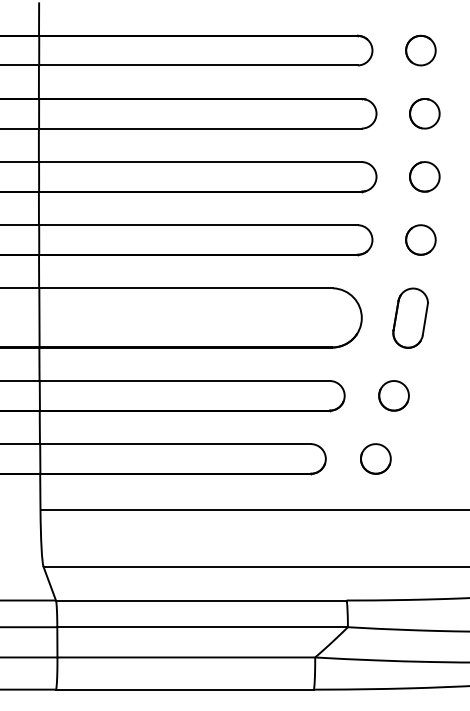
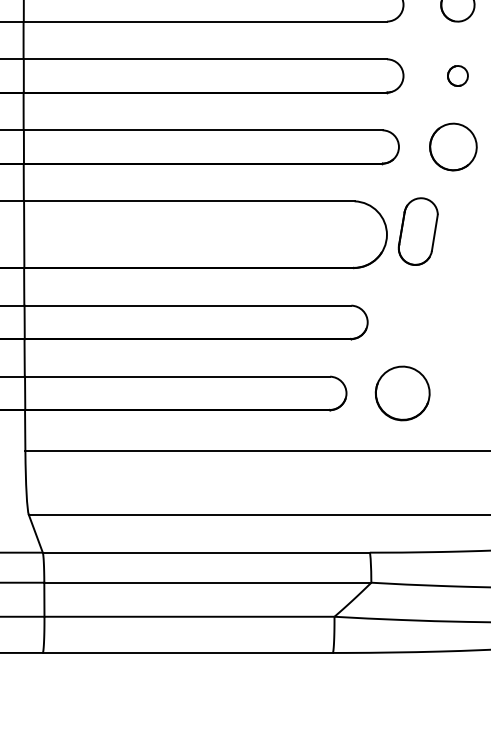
part: (424, 176) -> (457, 75), size x0.6
part: (420, 239) -> (453, 146), size x1.4
part: (410, 317) -> (418, 230), moved
part: (393, 395) -> (422, 321), removed
part: (375, 458) -> (402, 392), size x1.6

